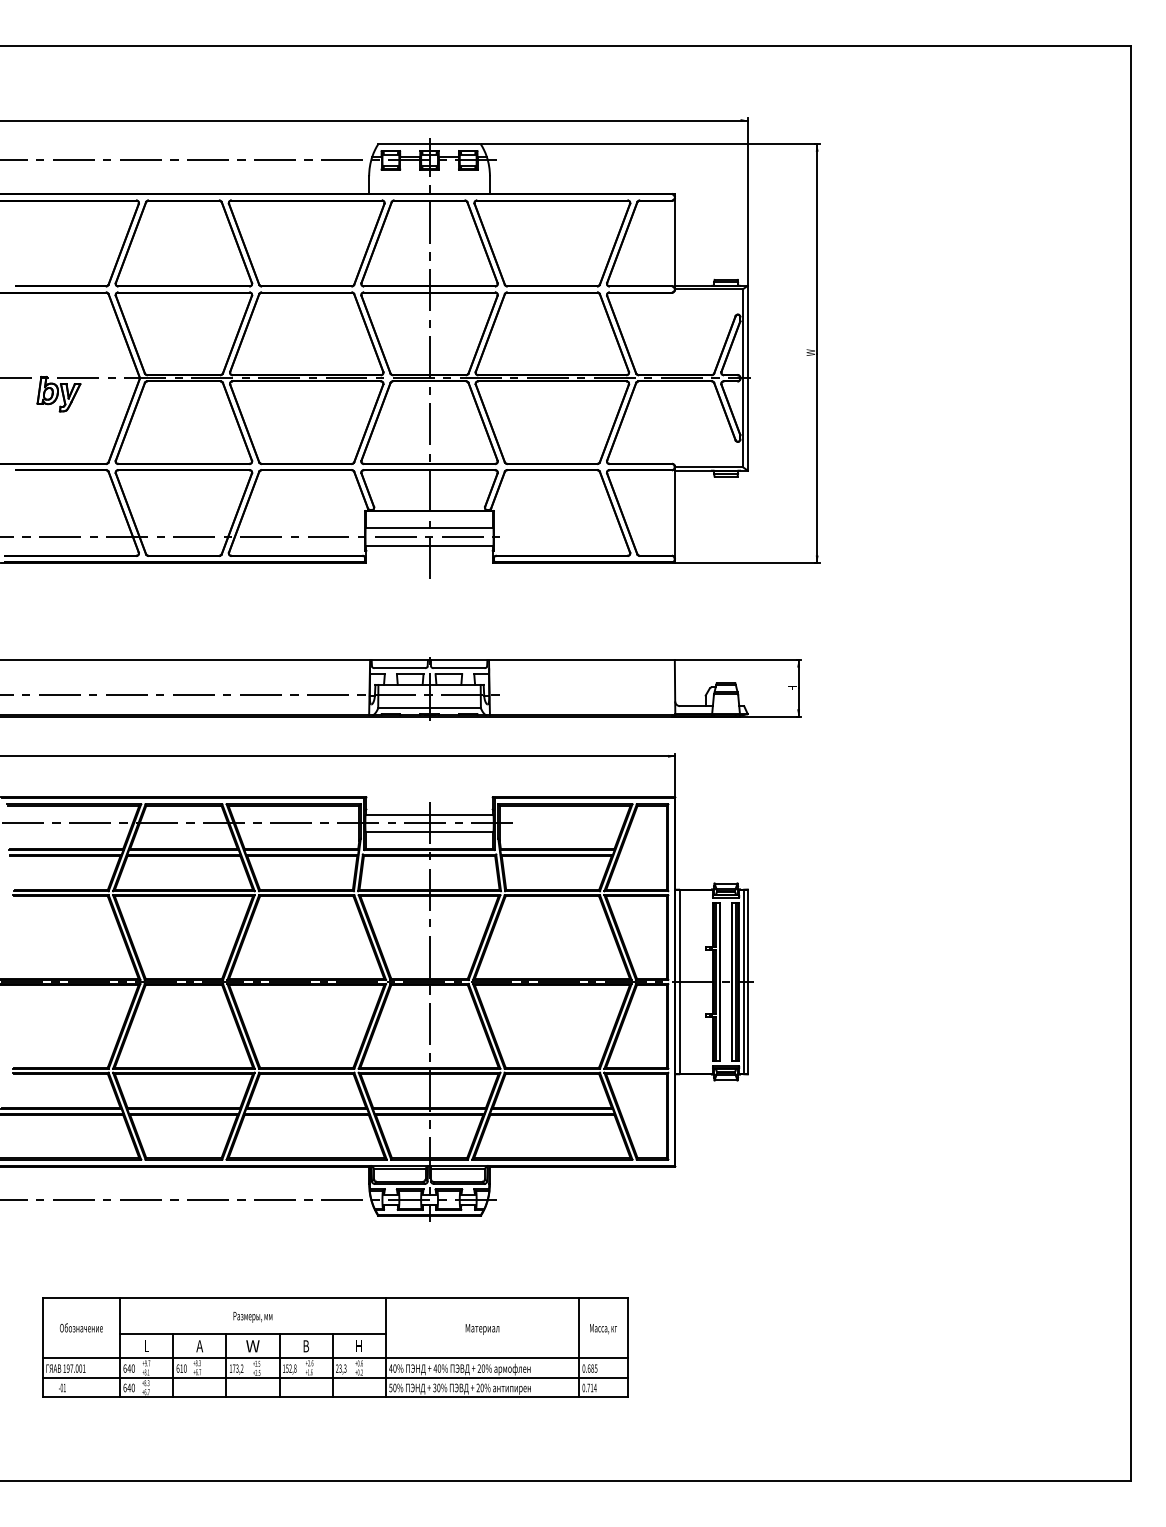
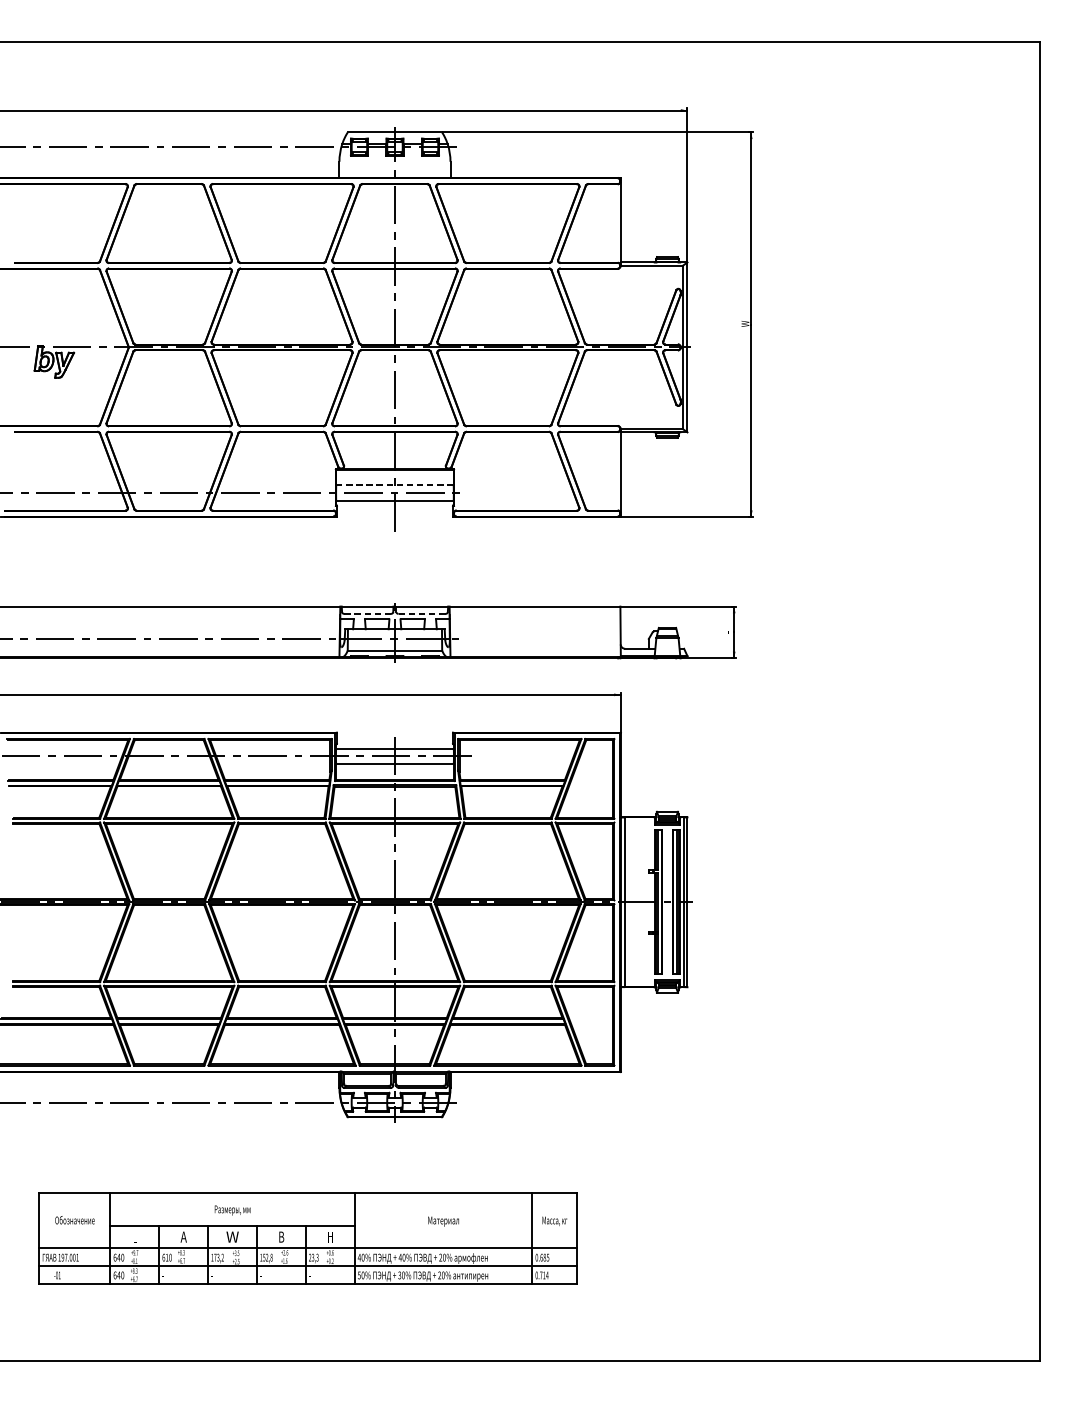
line: (429, 528) -> (394, 485), solid -> dashed
line: (400, 668) -> (368, 614), solid -> dashed
line: (459, 668) -> (422, 614), solid -> dashed

